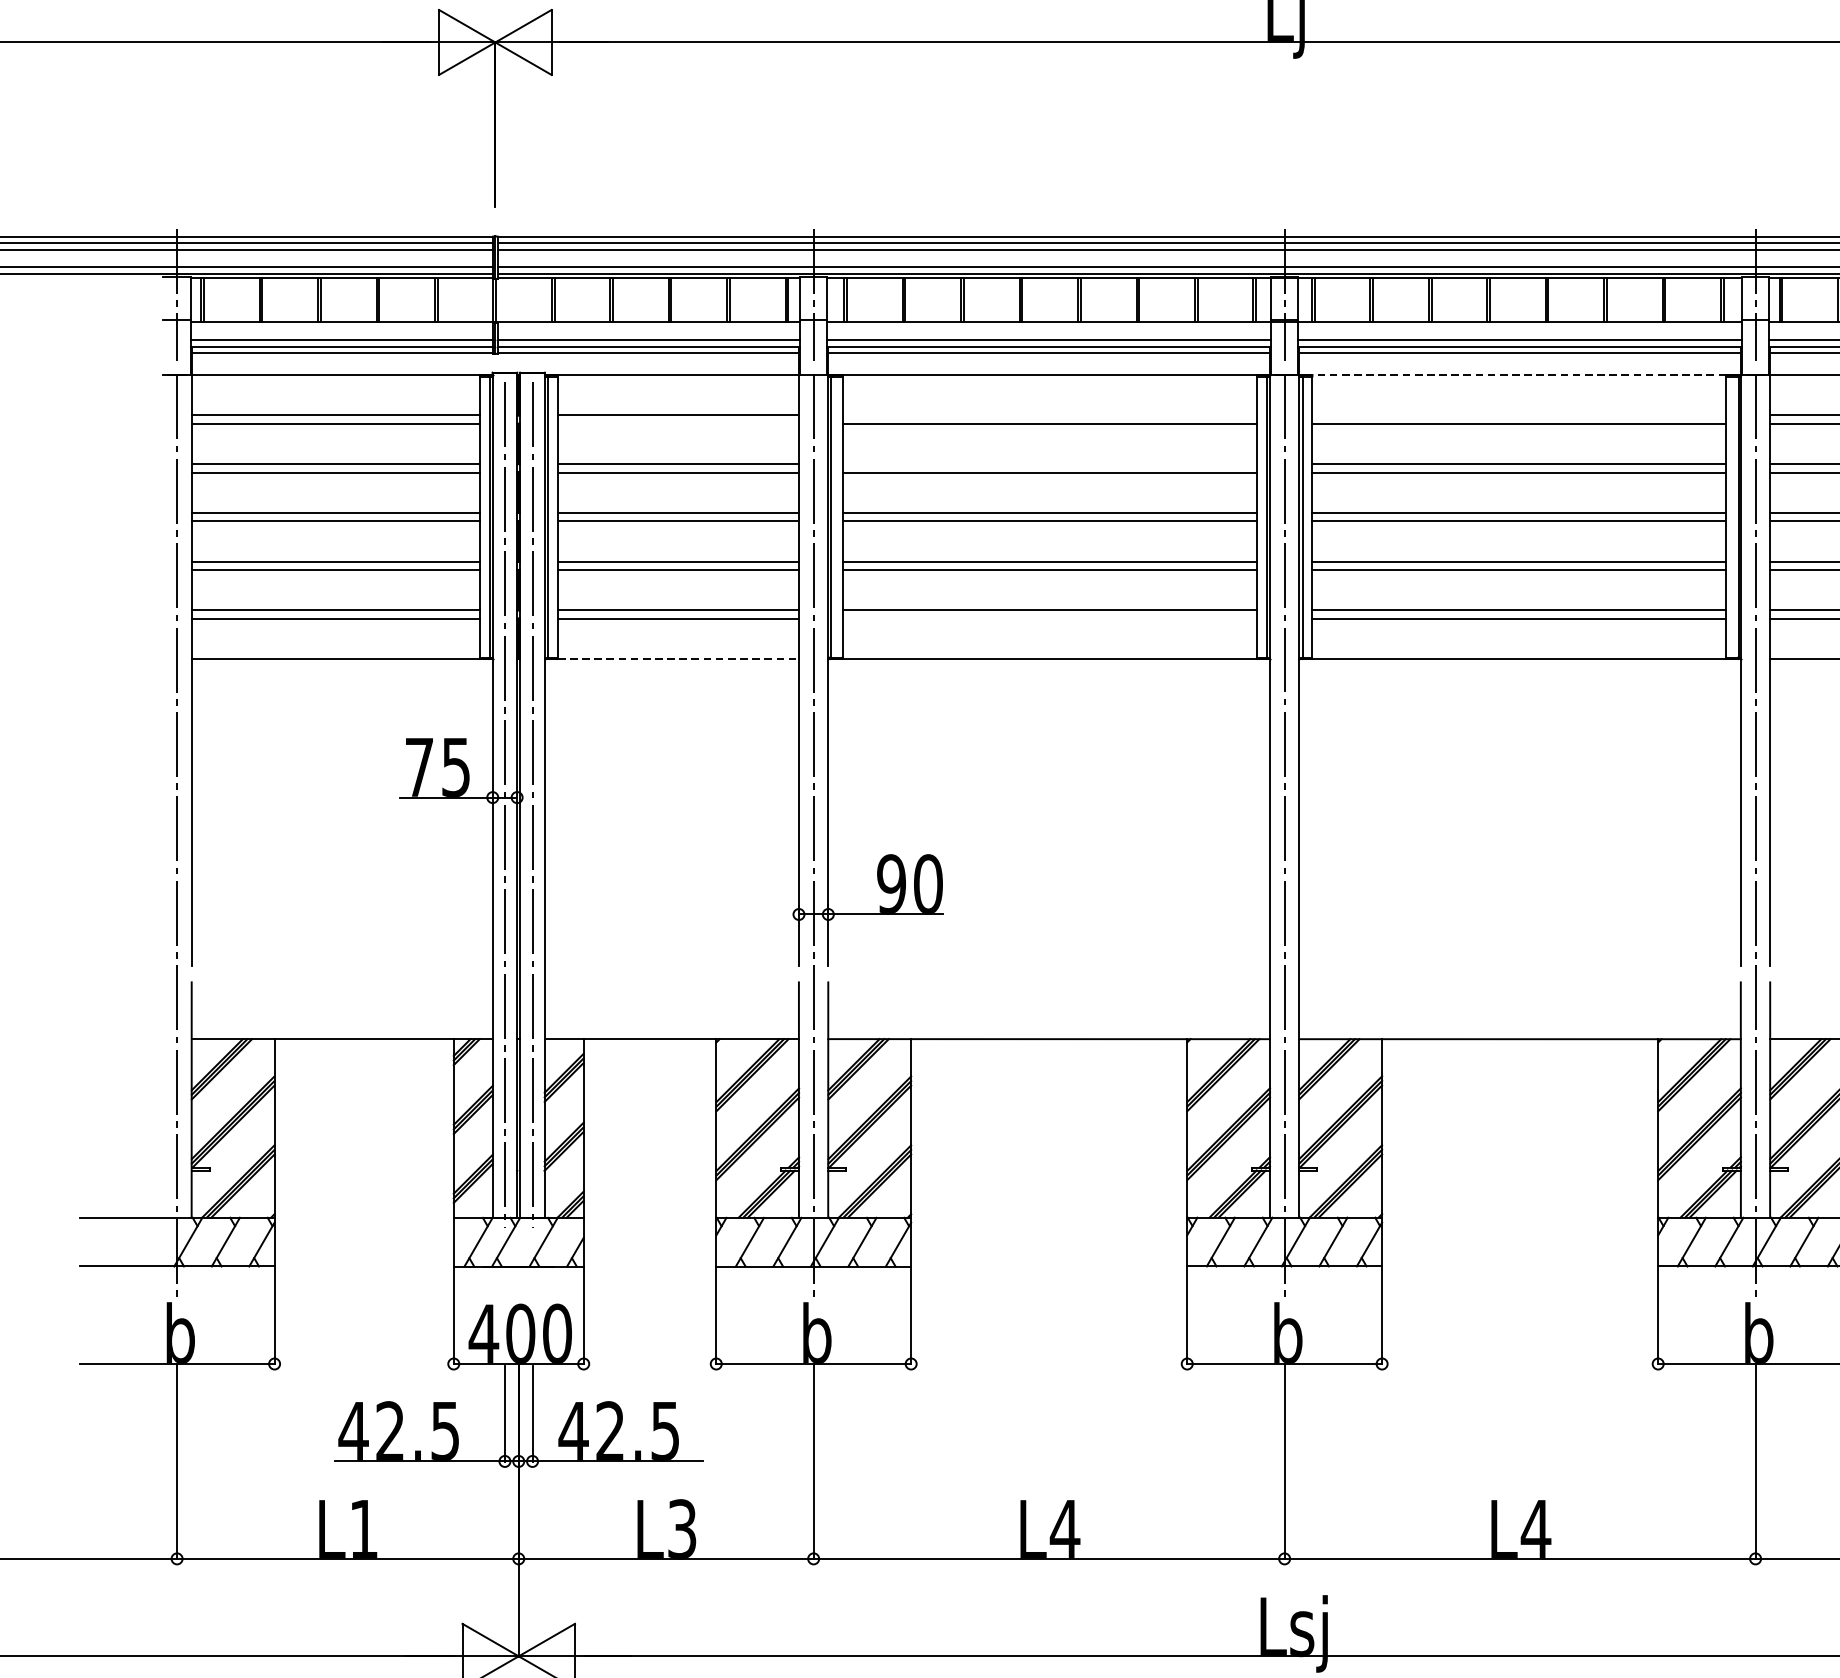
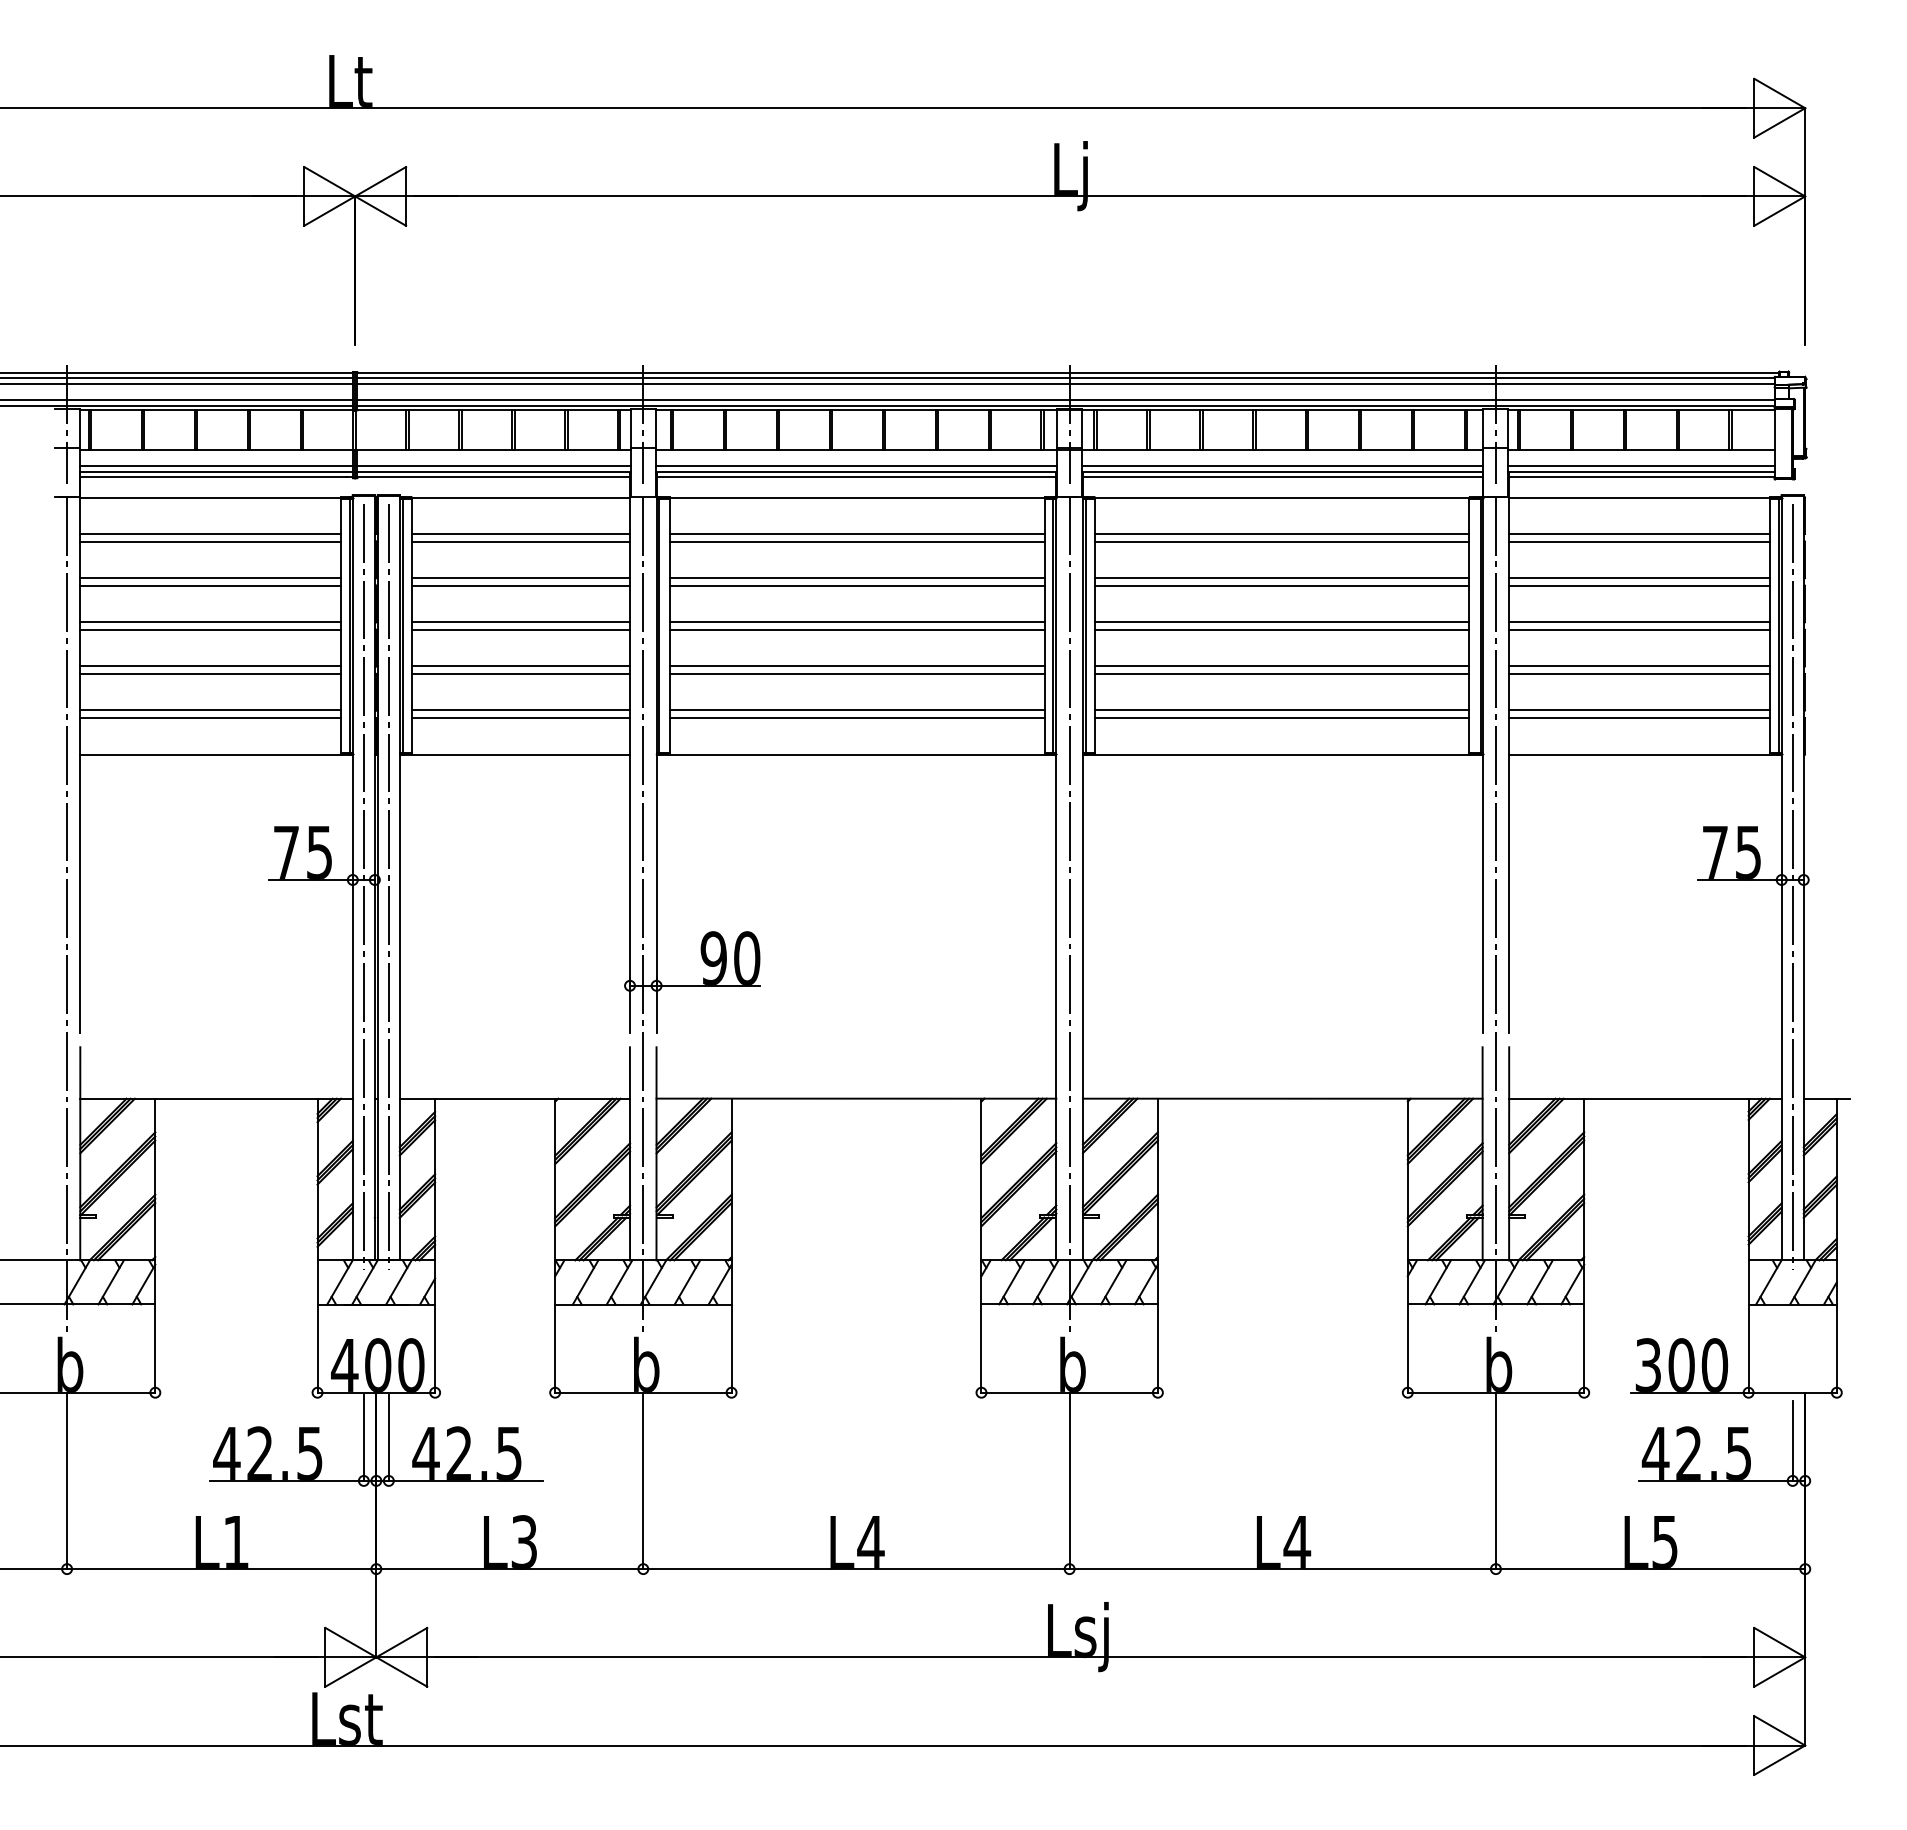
line: (1518, 375) -> (1281, 497), dashed -> solid
line: (1049, 415) -> (856, 534), added
line: (1518, 415) -> (1281, 534), added
line: (677, 423) -> (520, 541), added
line: (1049, 464) -> (856, 578), added
line: (1049, 619) -> (856, 718), added
line: (679, 658) -> (521, 754), dashed -> solid

